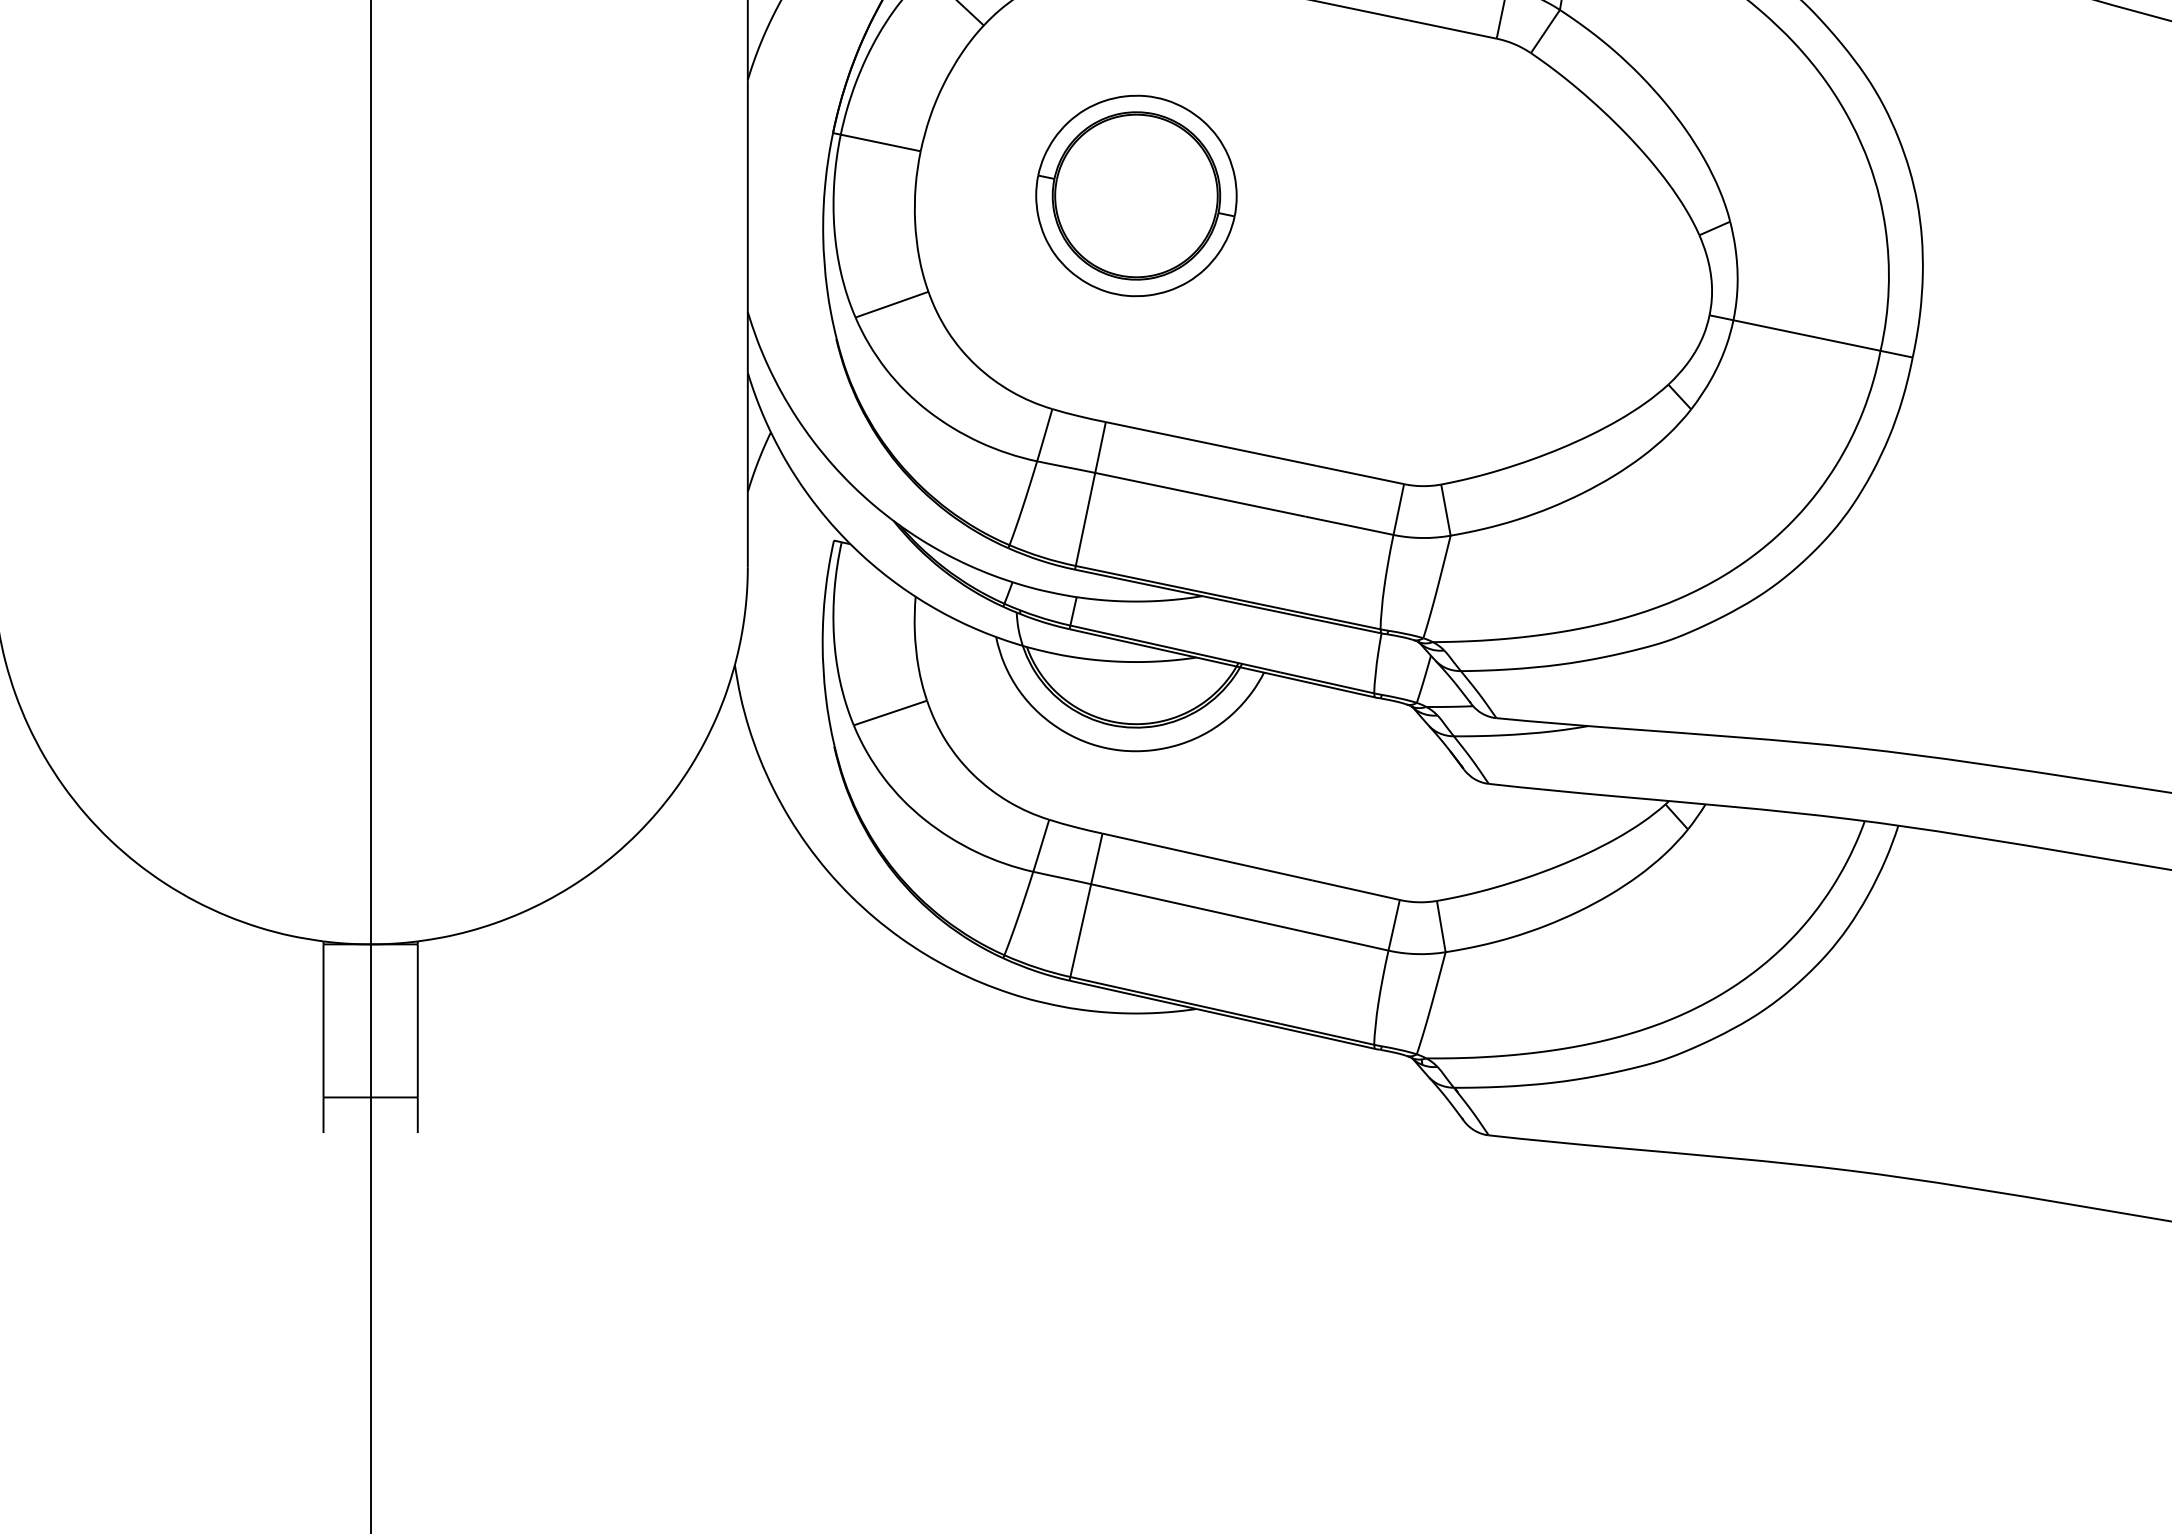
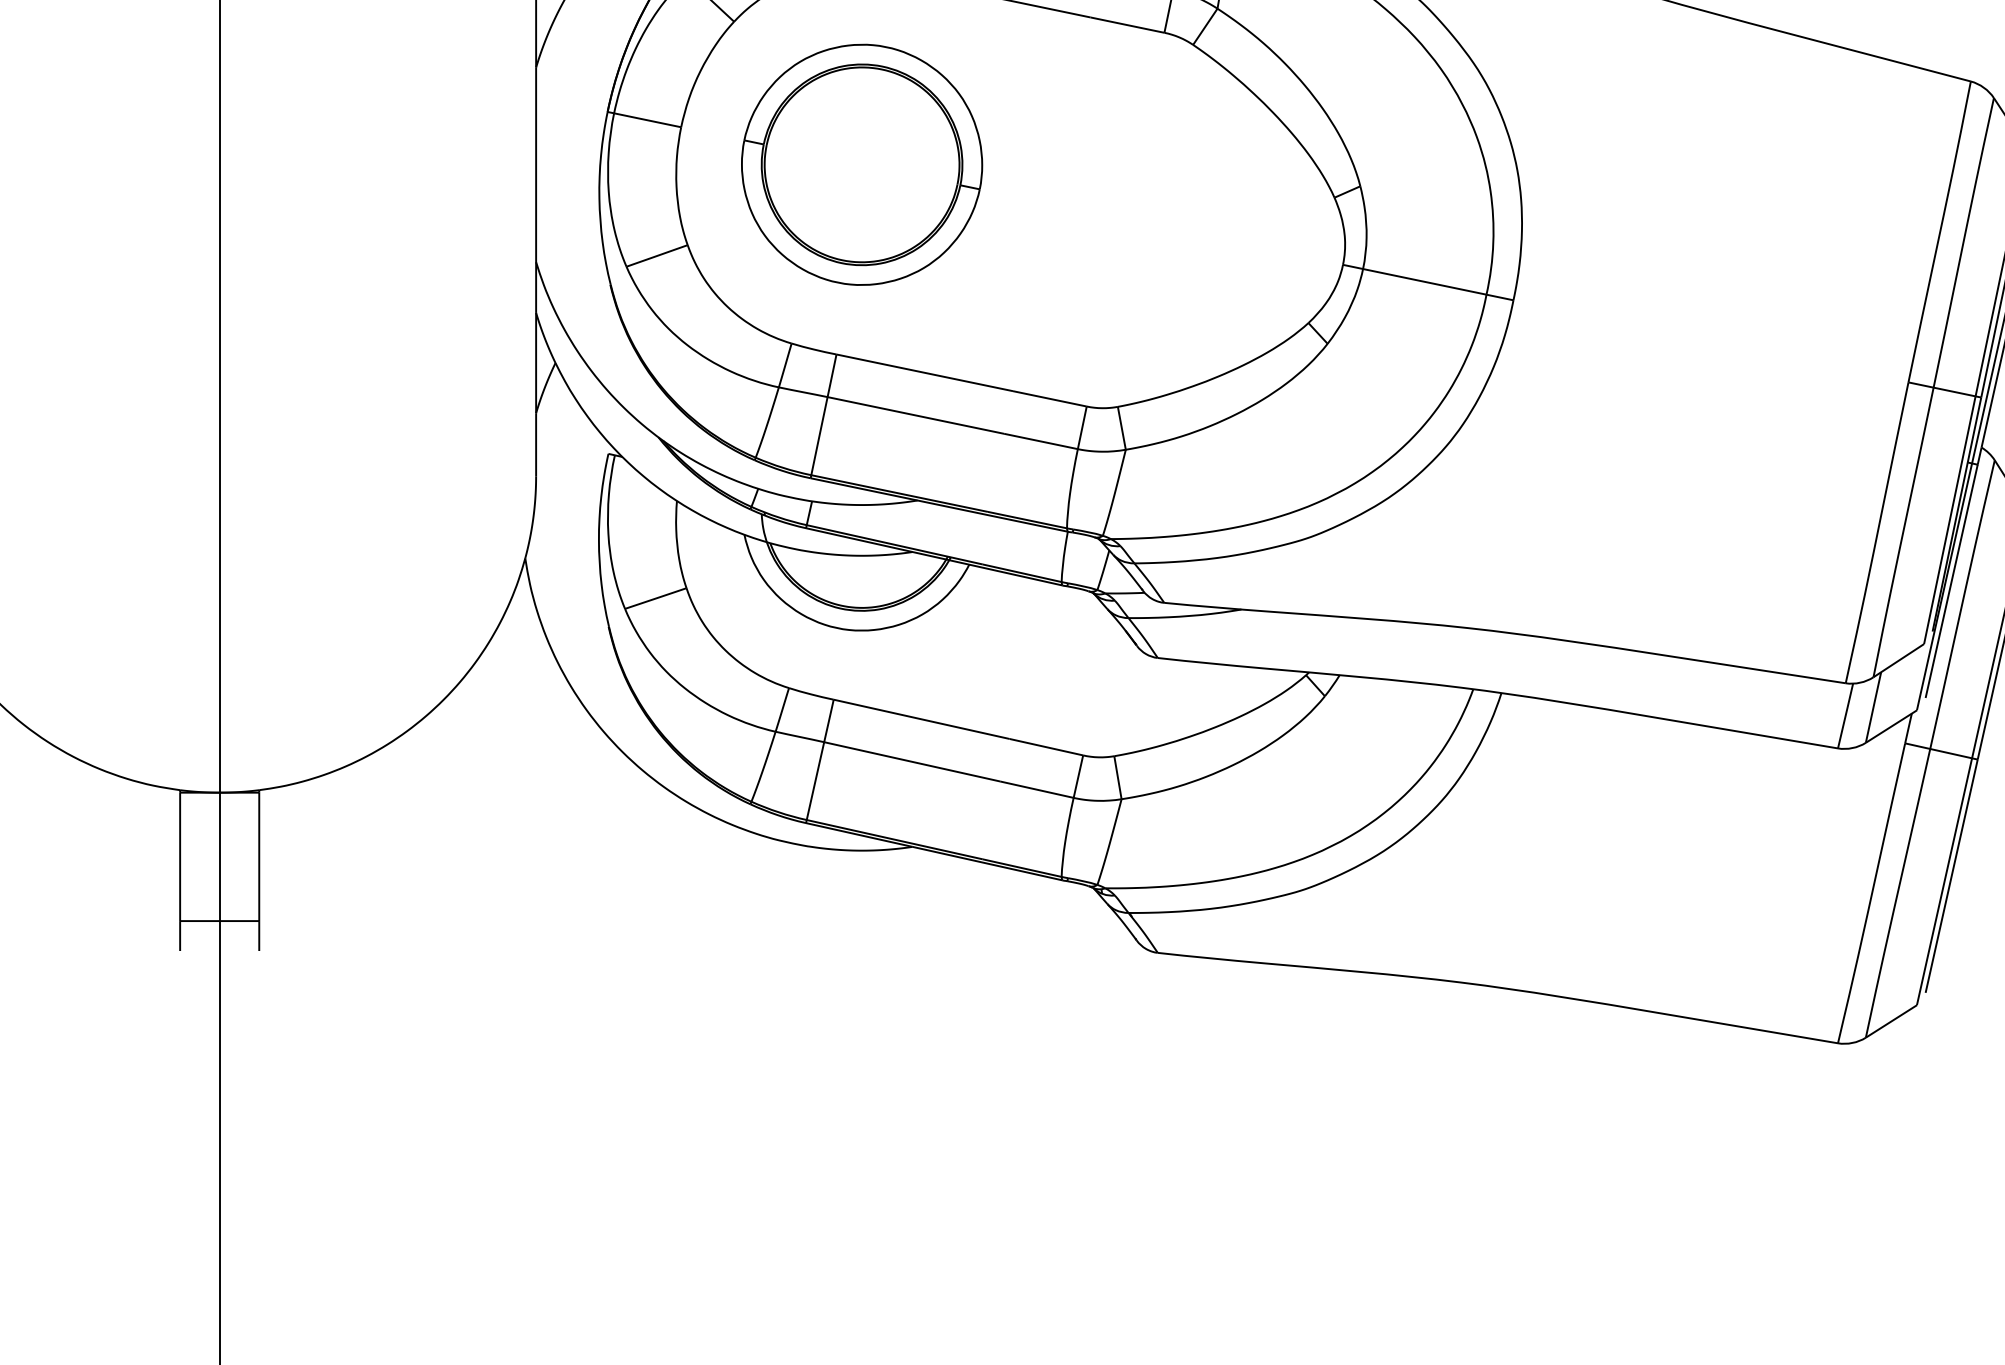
part: (1136, 195) -> (862, 164), size x1.43

